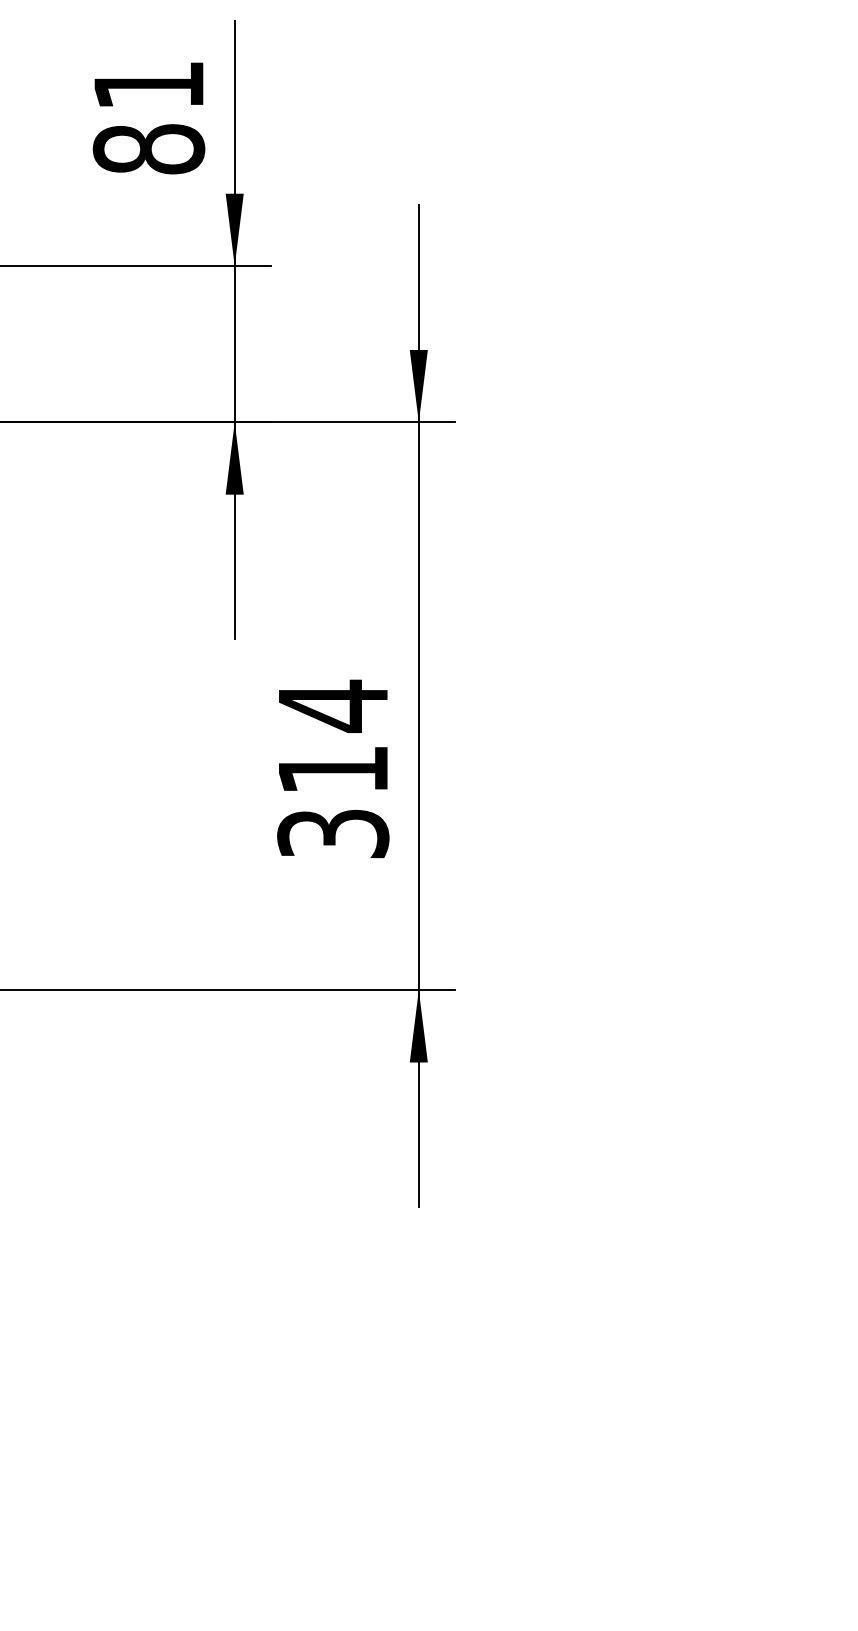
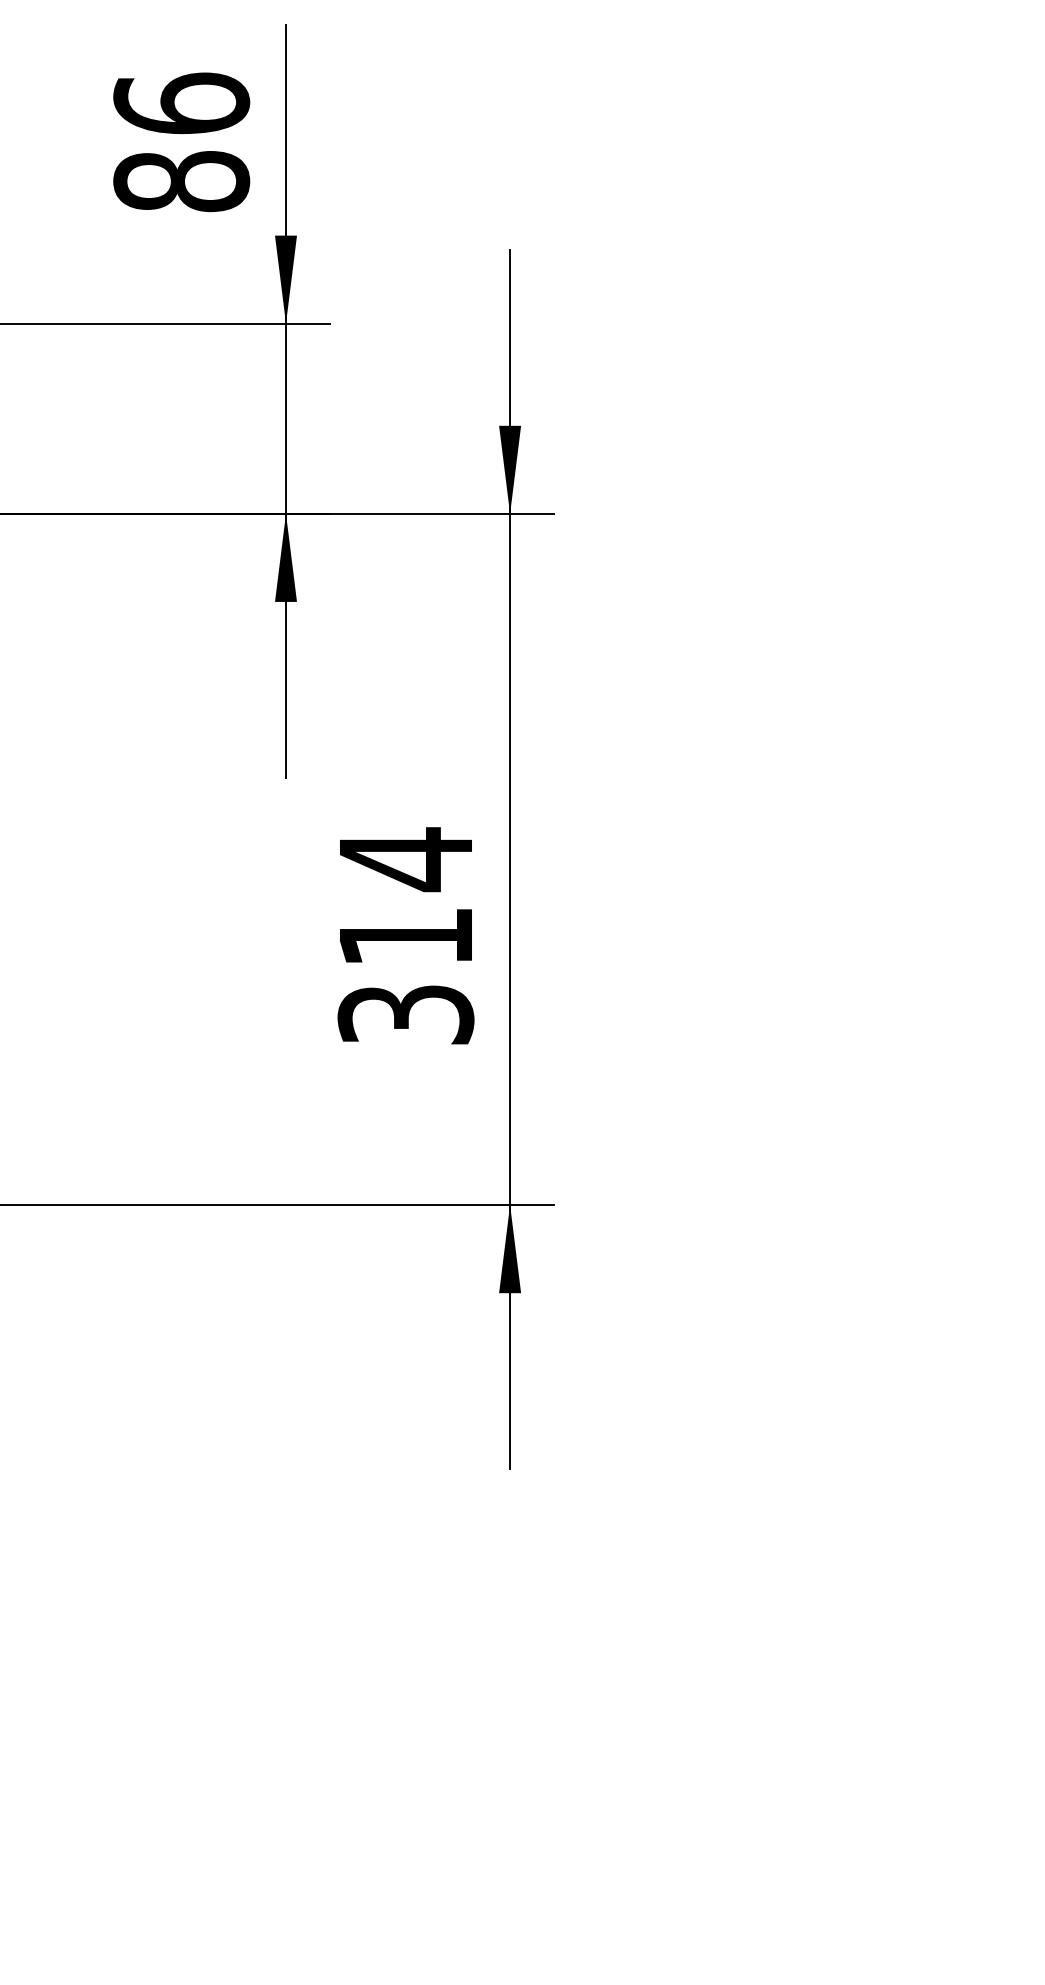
text: (148, 85) -> (181, 103), 81 -> 86

